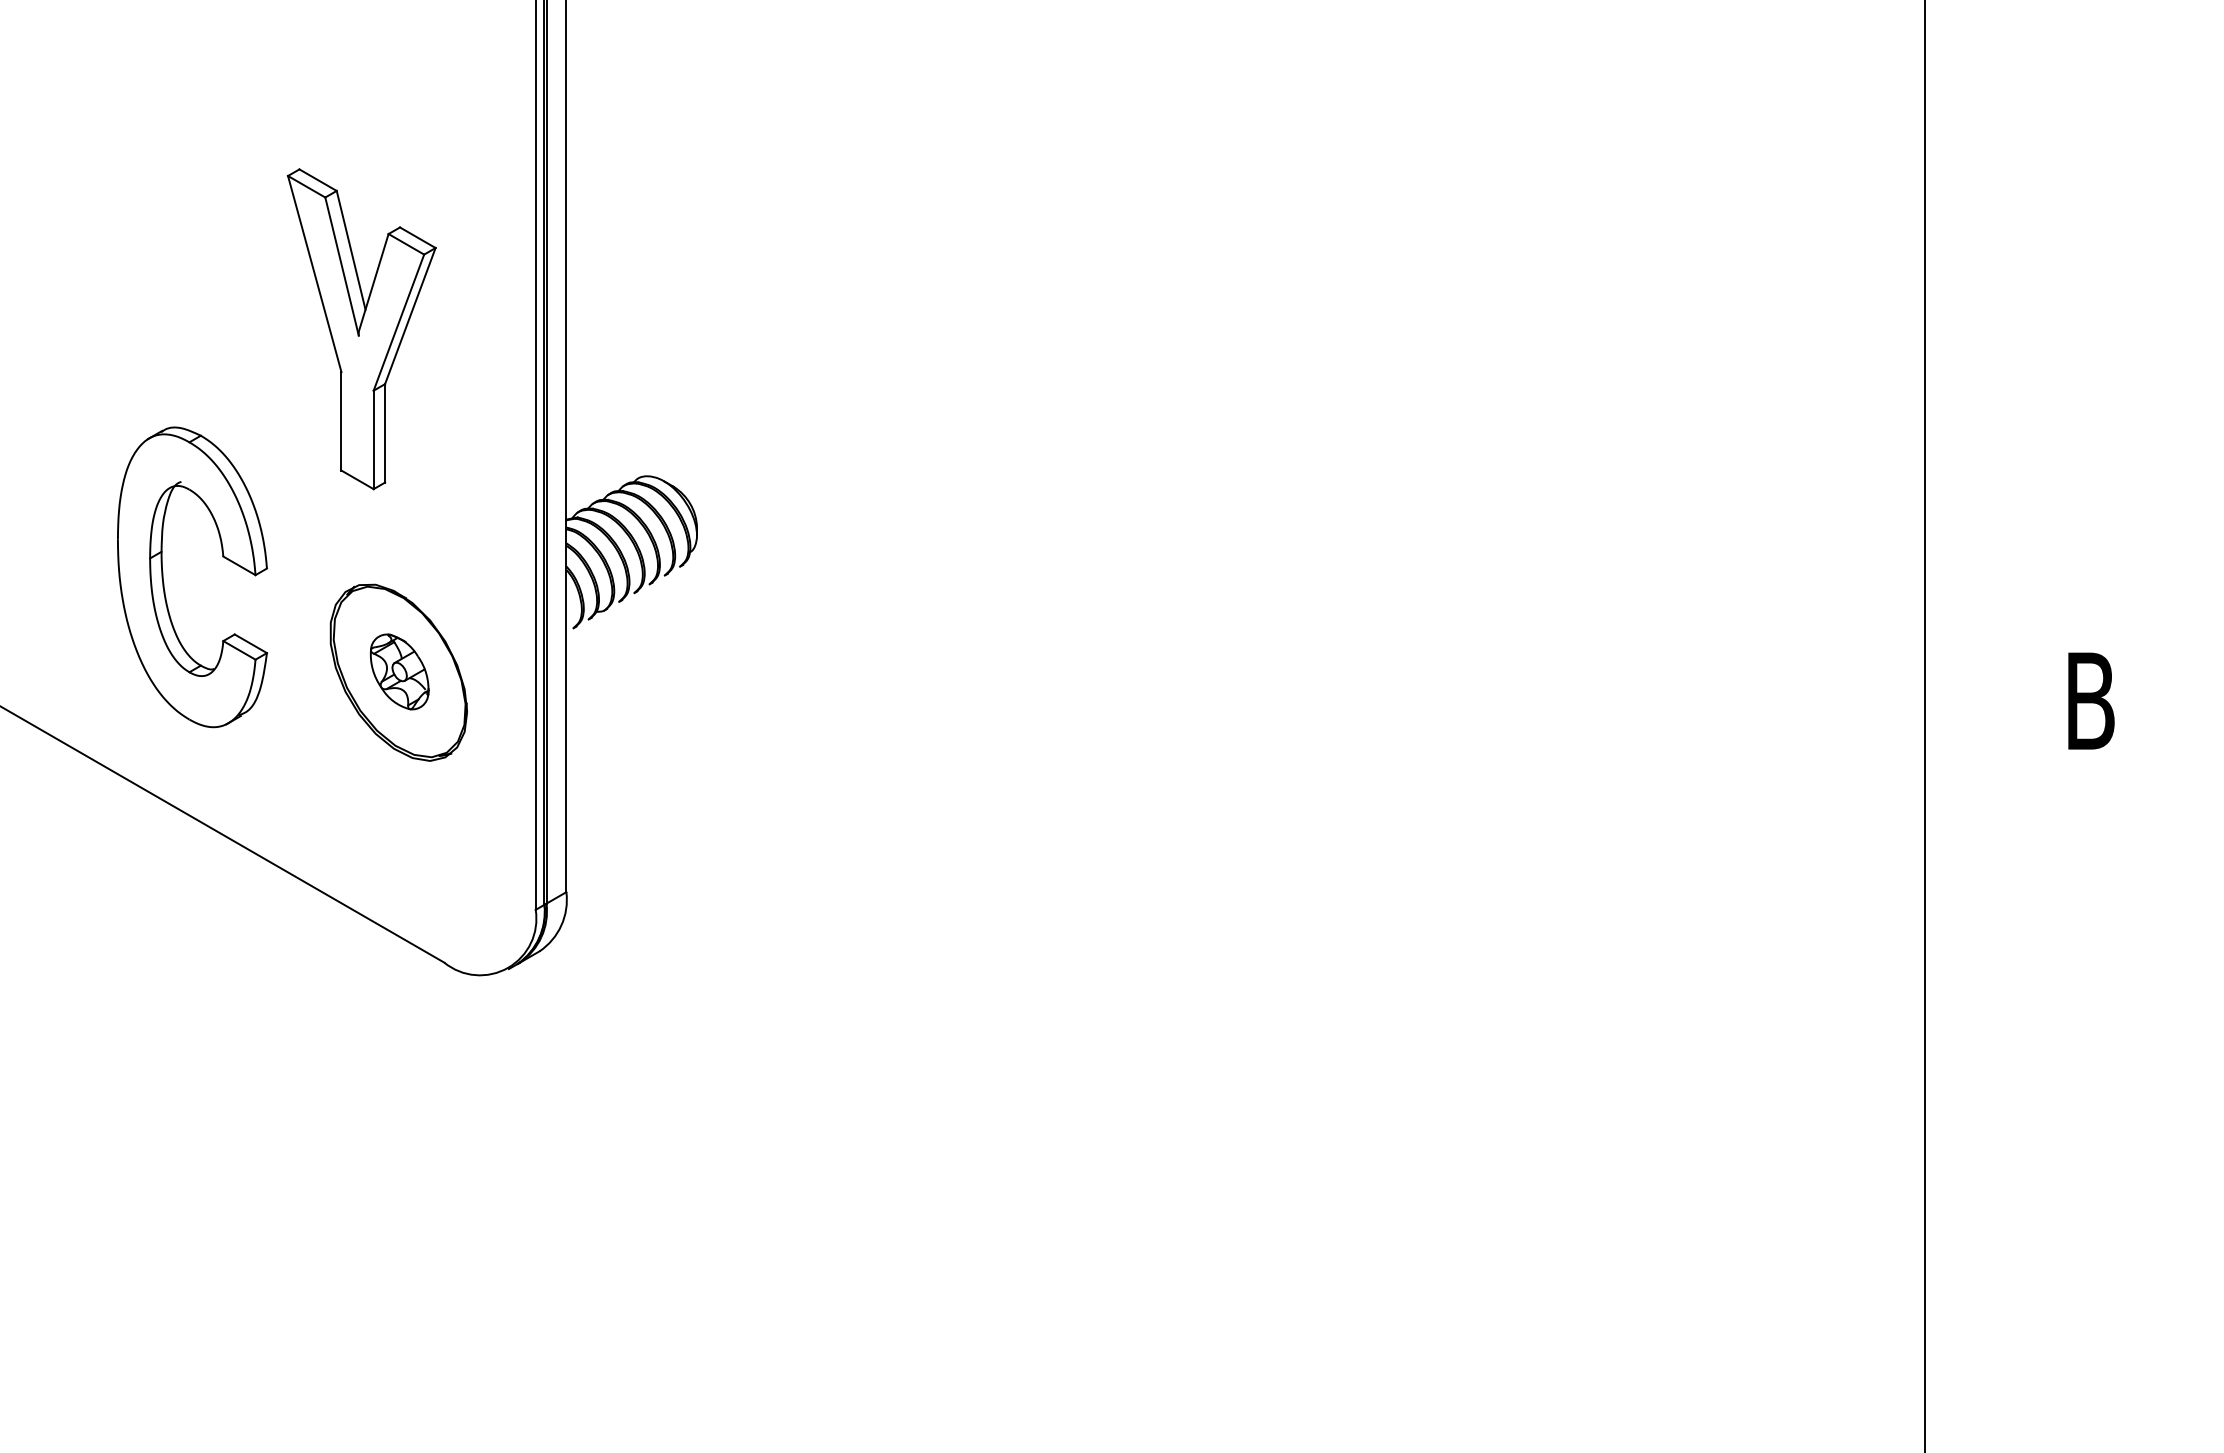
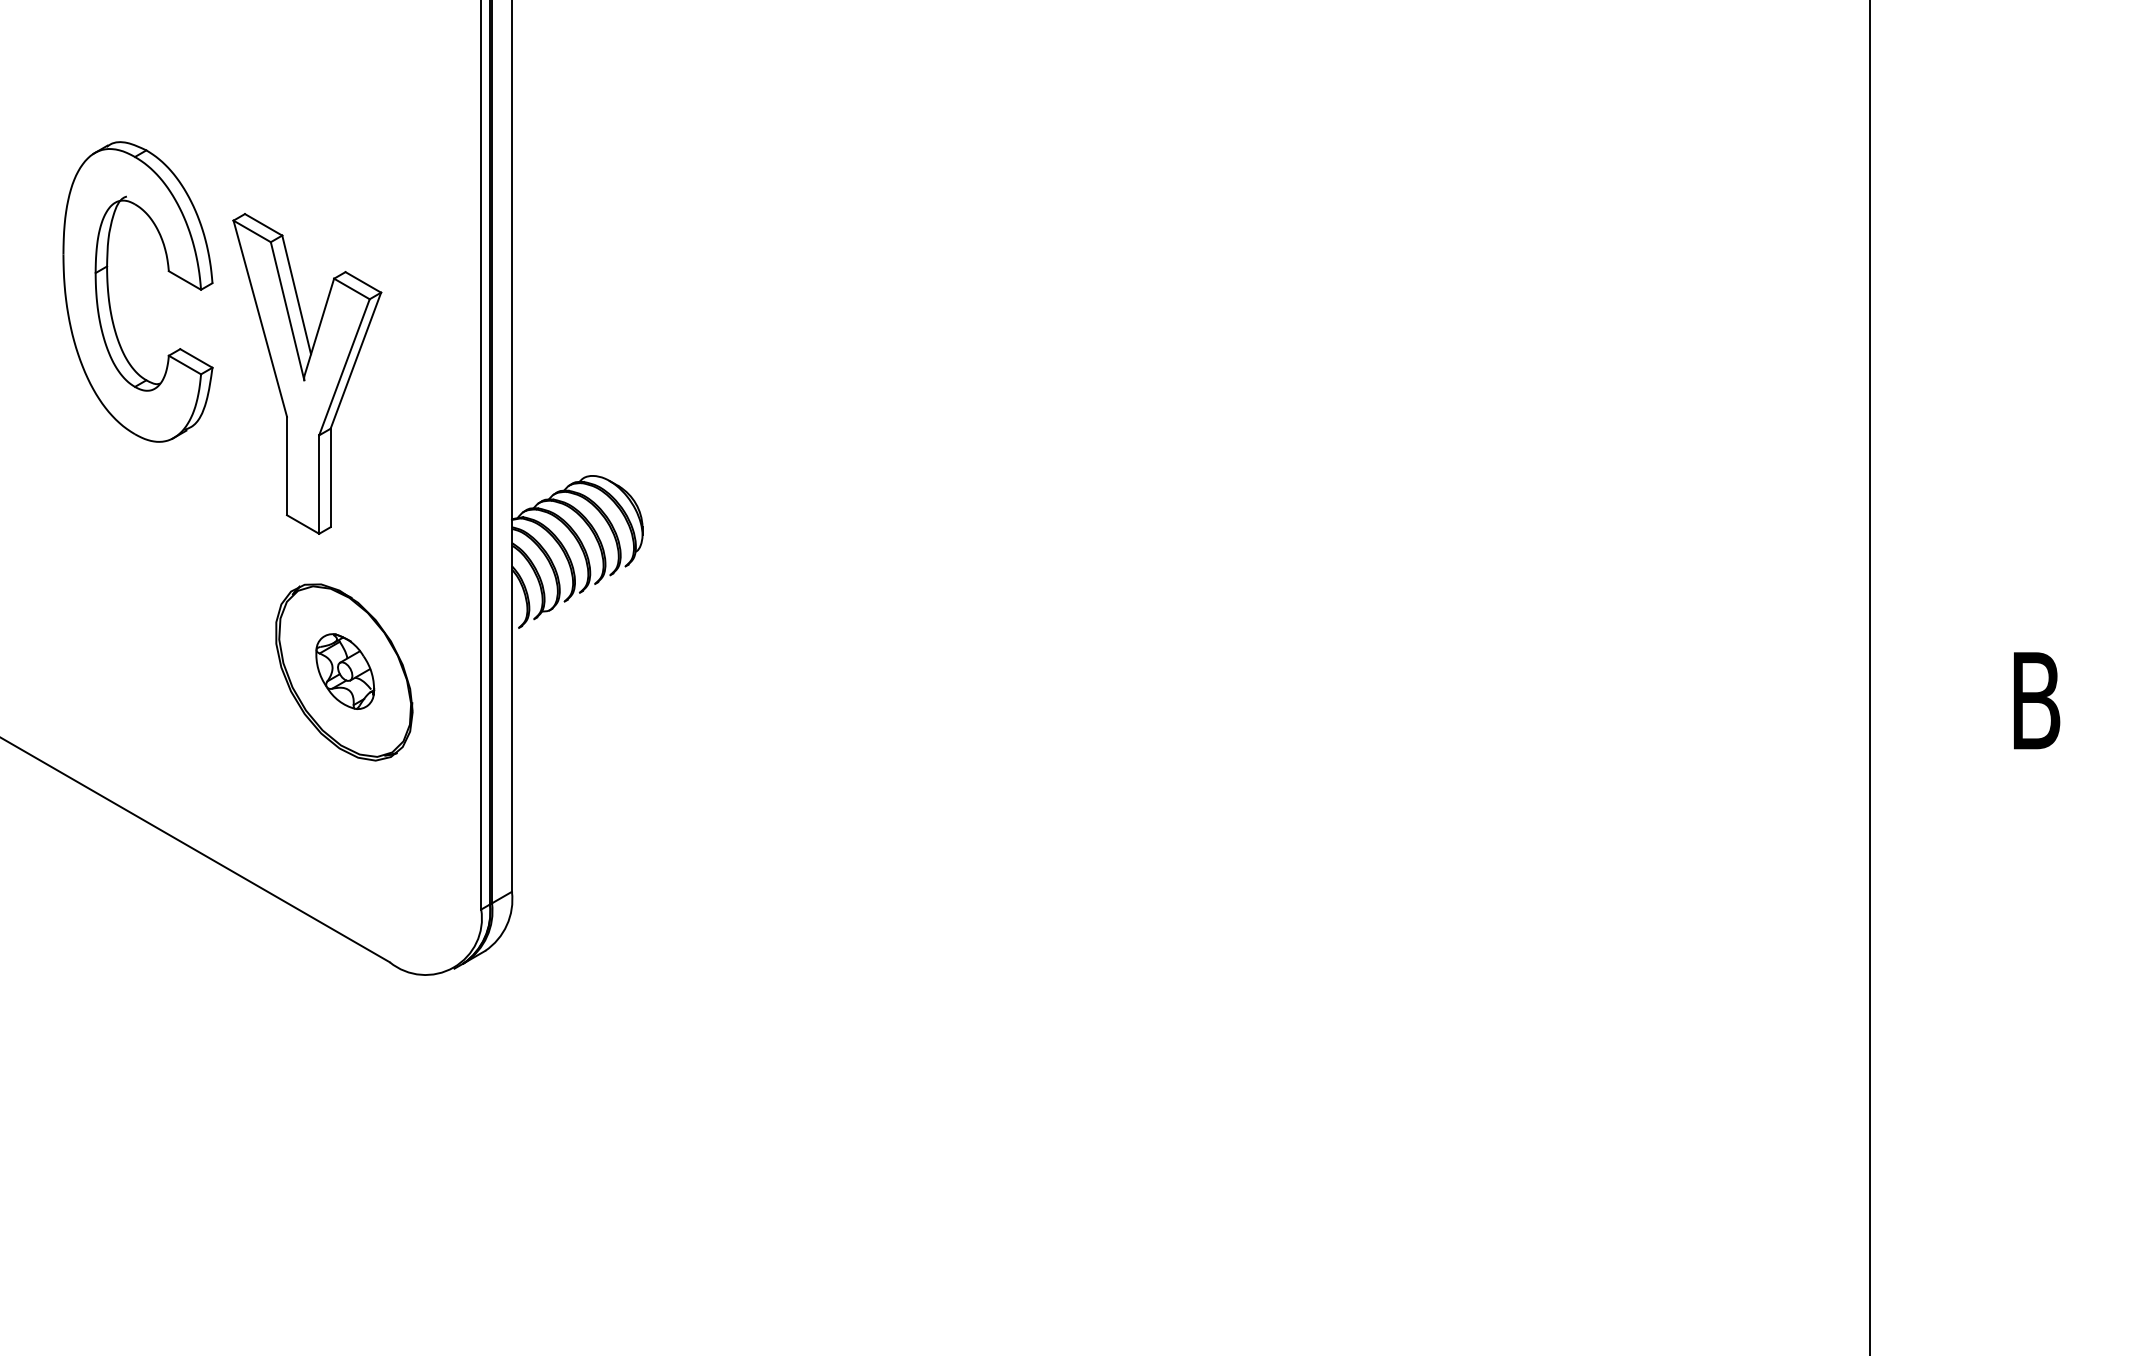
part: (361, 329) -> (307, 374), moved
part: (164, 583) -> (110, 298), moved

